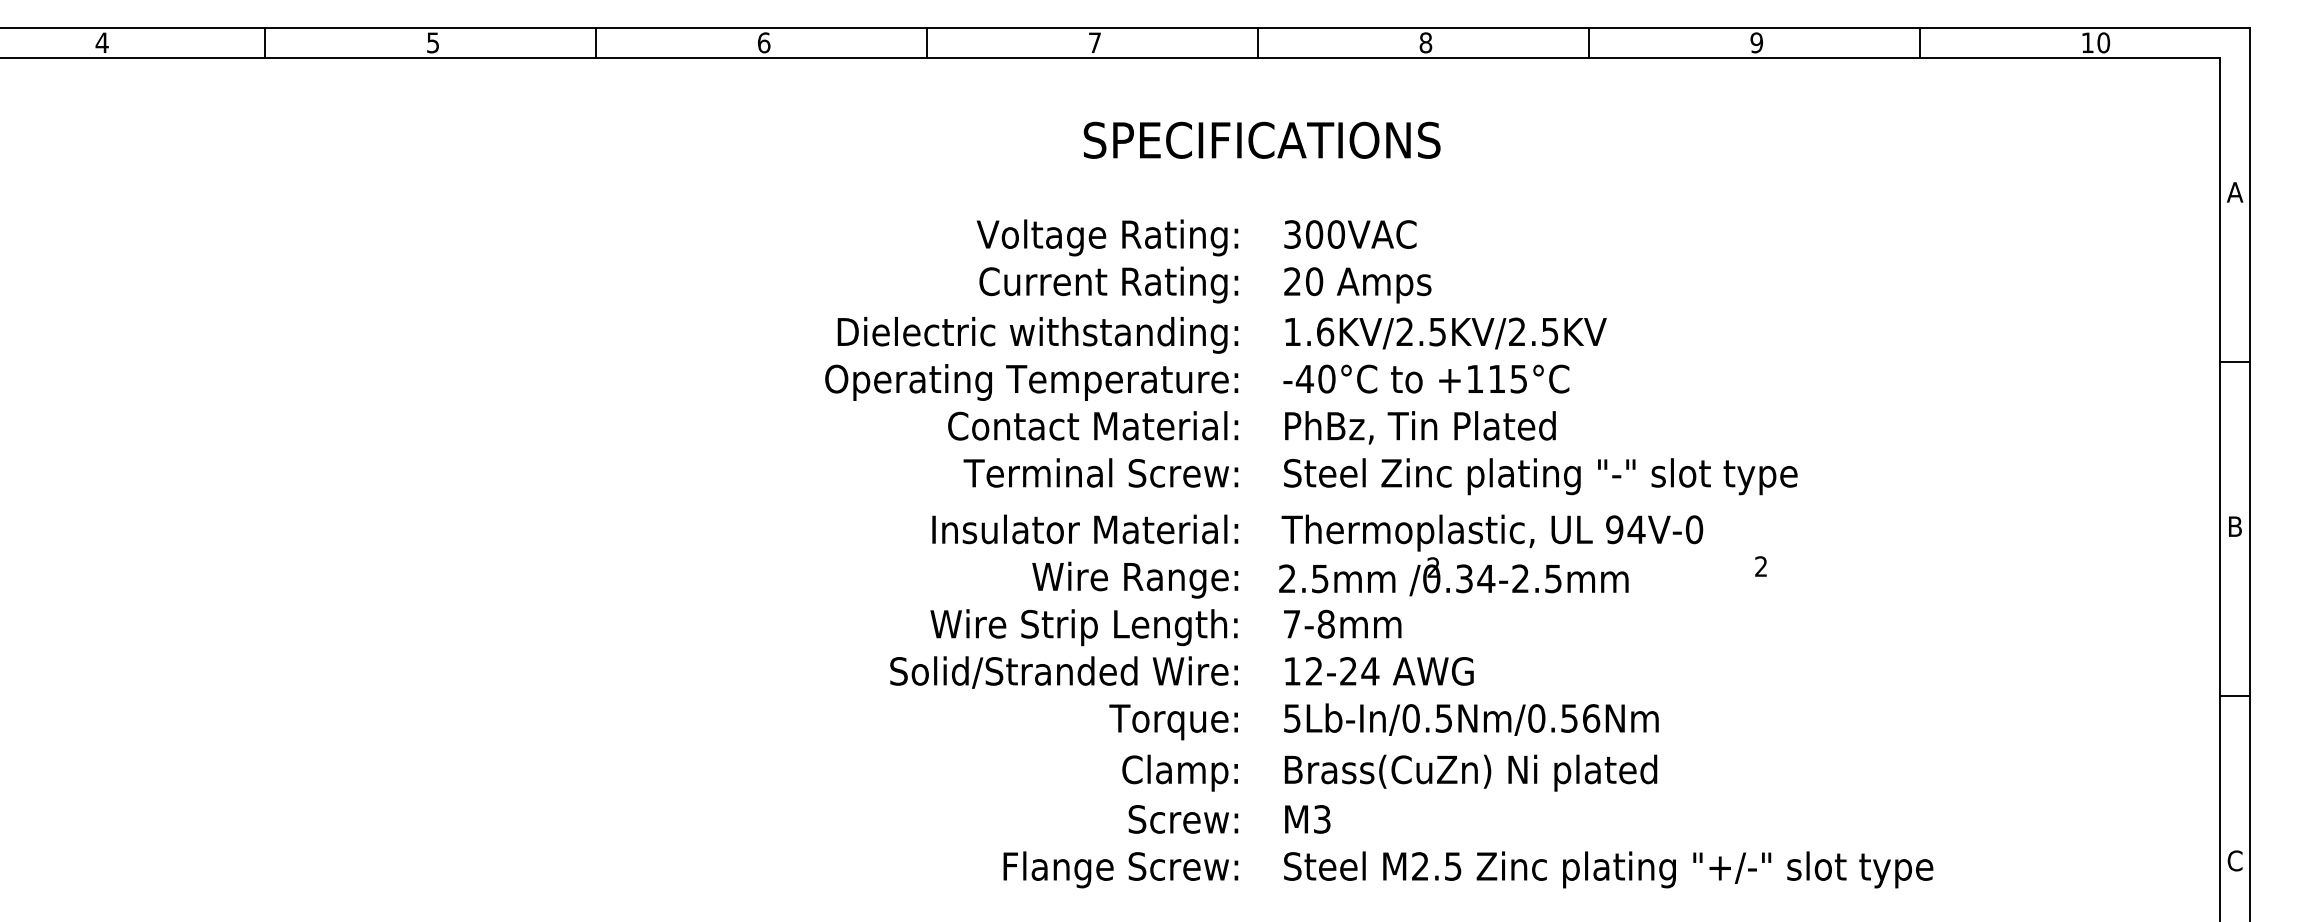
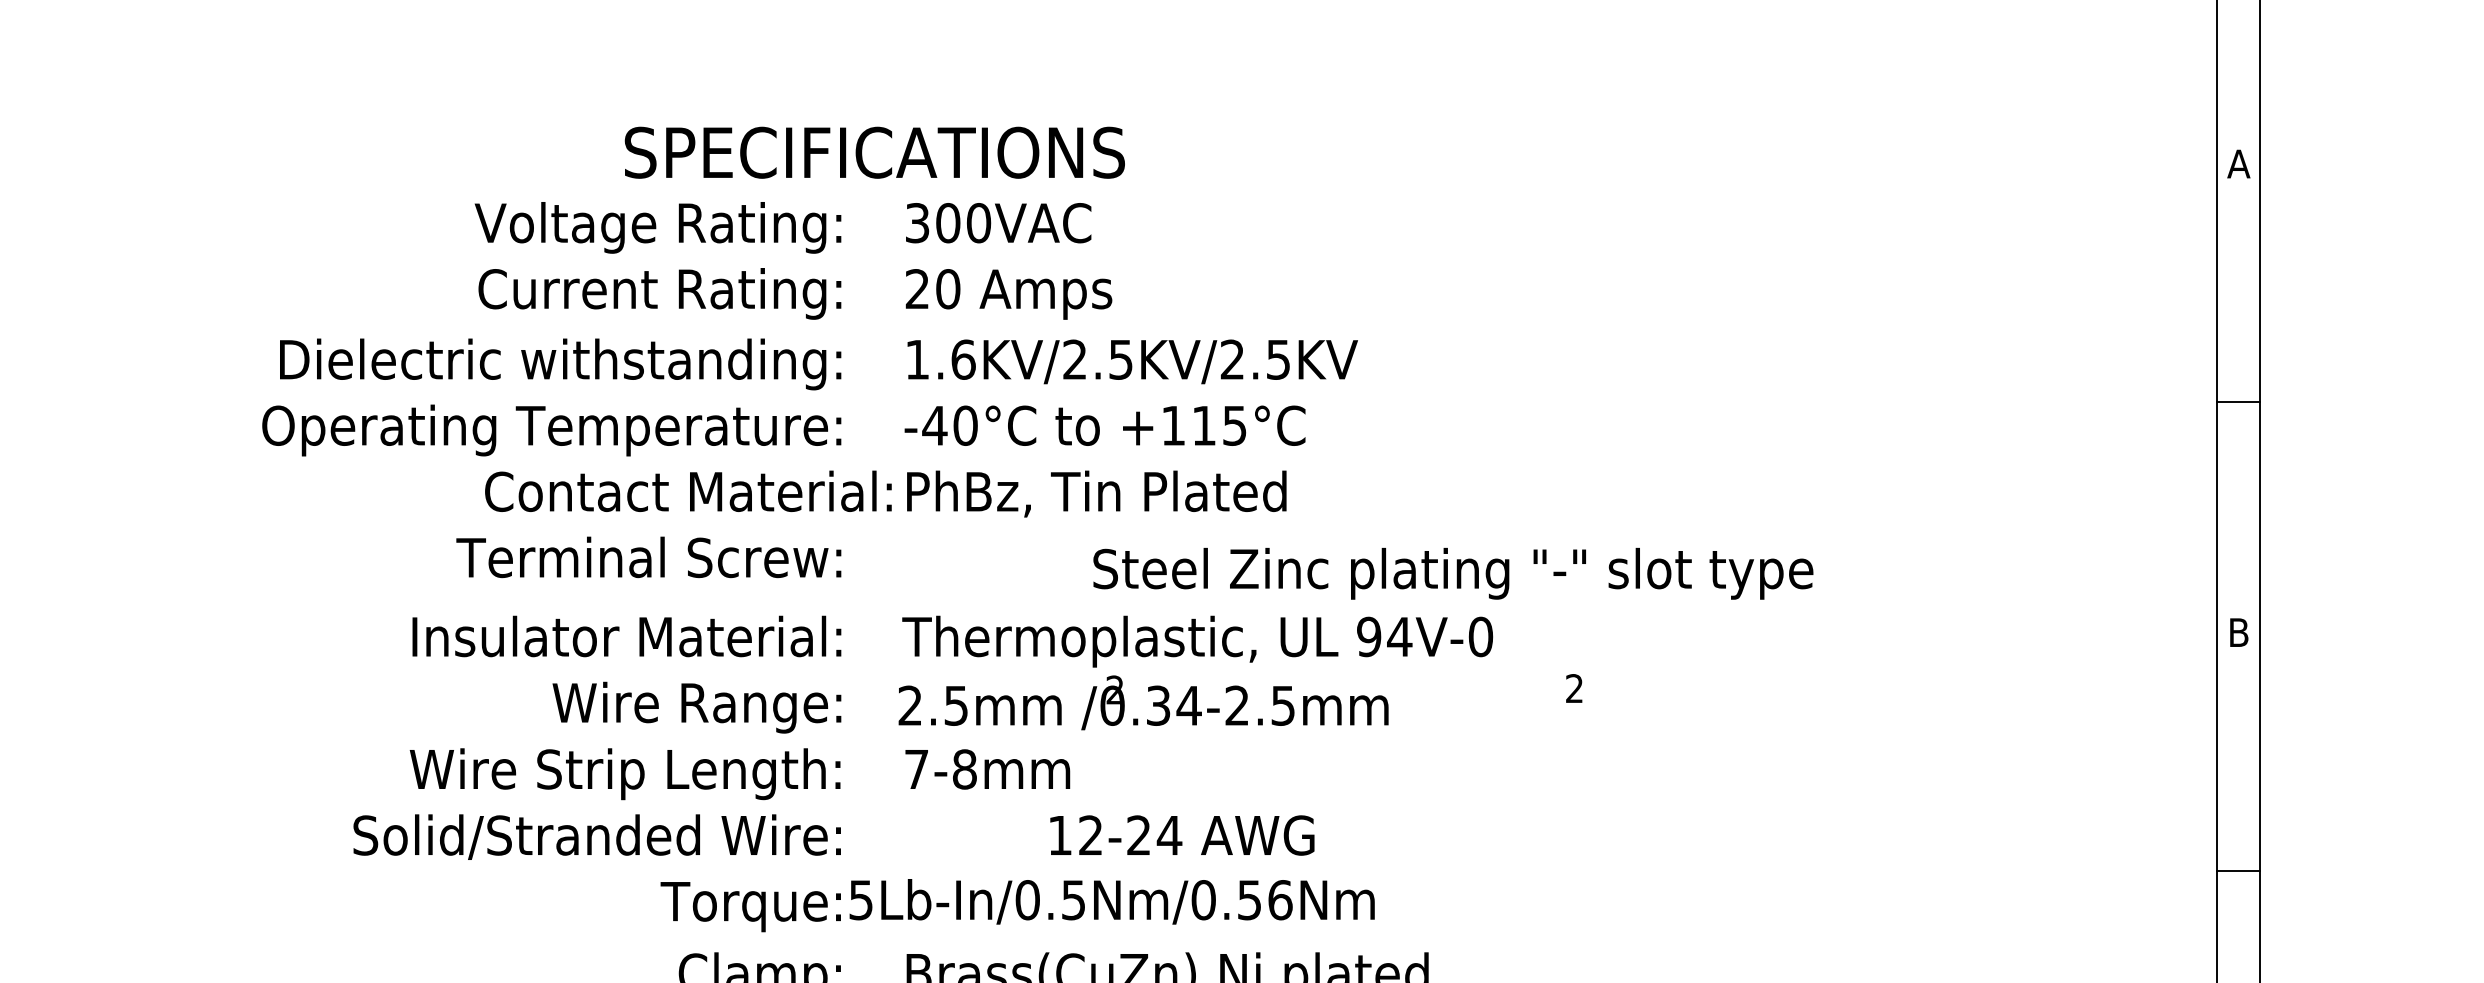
text: (1261, 139) -> (873, 151), moved
text: (1093, 425) -> (688, 490), moved
text: (1540, 476) -> (1452, 573), moved
text: (1379, 671) -> (1182, 835), moved
text: (1471, 719) -> (1112, 901), moved

